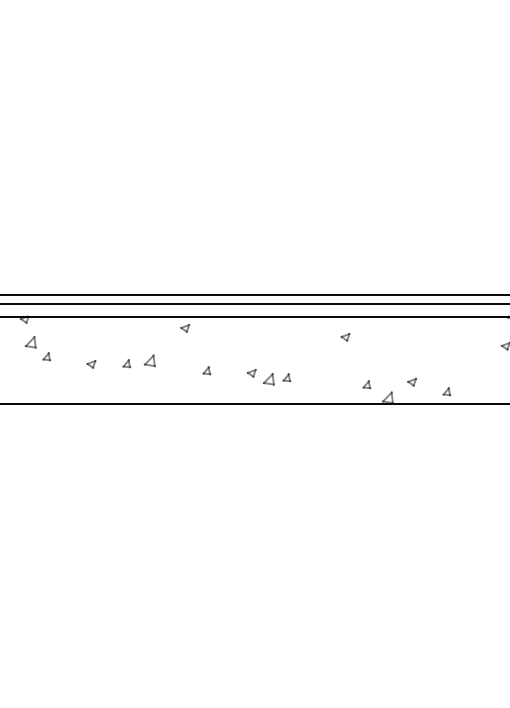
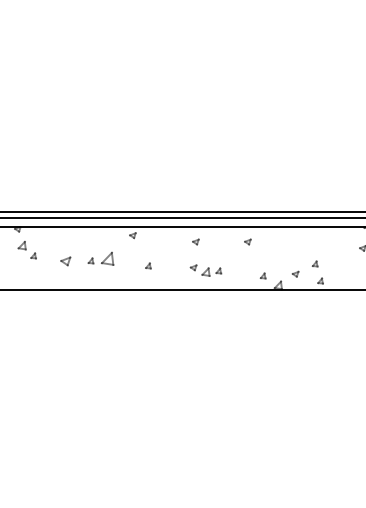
part: (272, 336) -> (195, 241), added
part: (149, 360) -> (107, 258), size x1.6
part: (91, 364) -> (65, 261), size x1.6
part: (438, 367) -> (314, 263), added
part: (268, 377) -> (205, 270), moved

